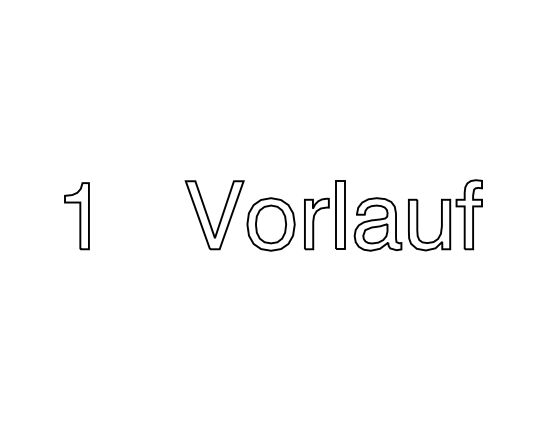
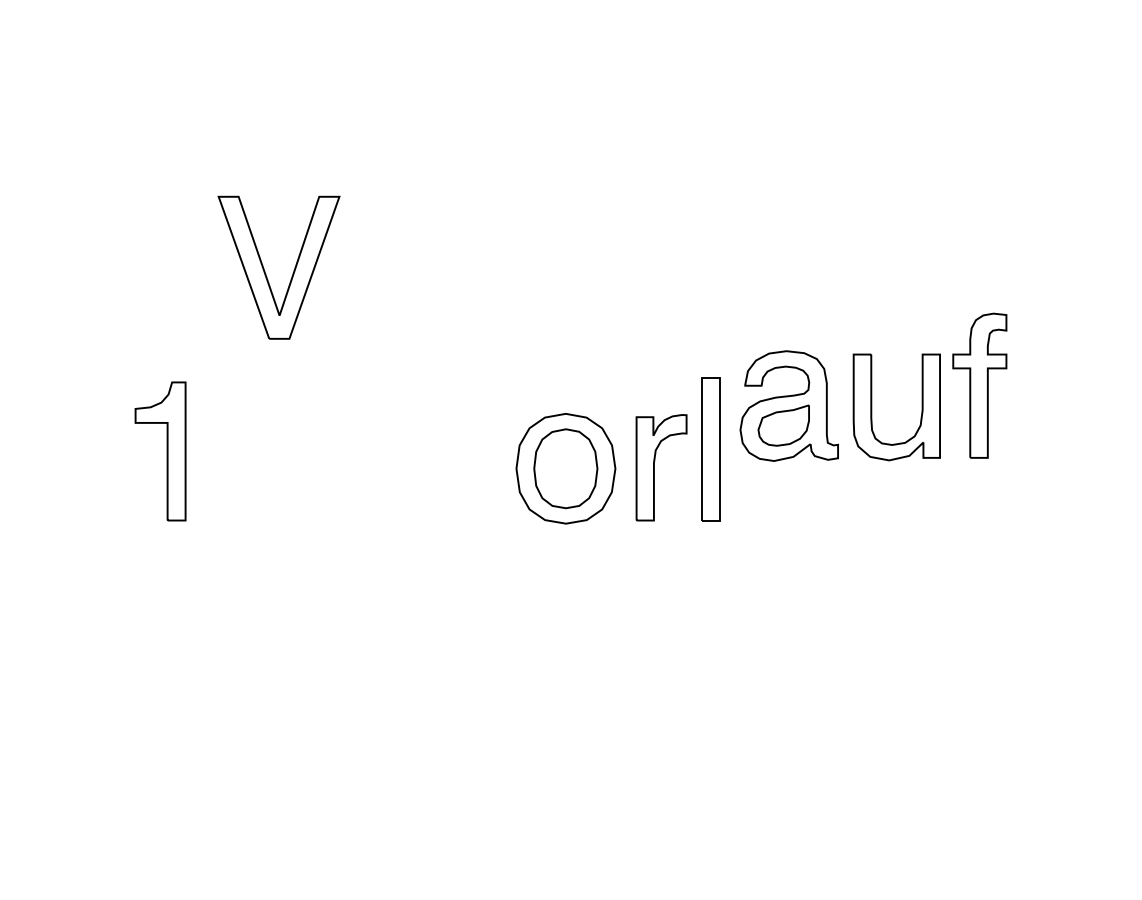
part: (214, 215) -> (278, 268), moved
part: (417, 215) -> (871, 387), moved

